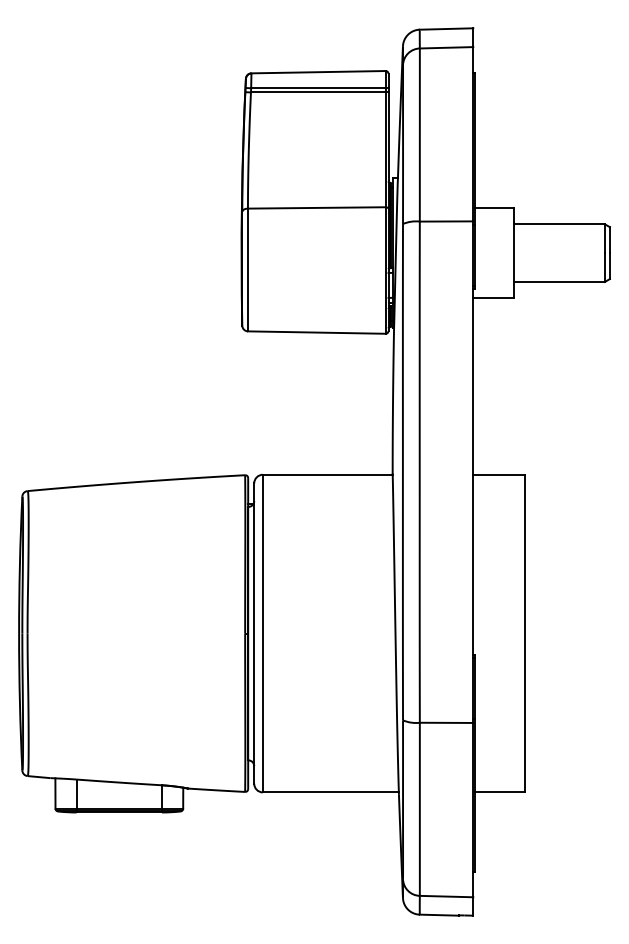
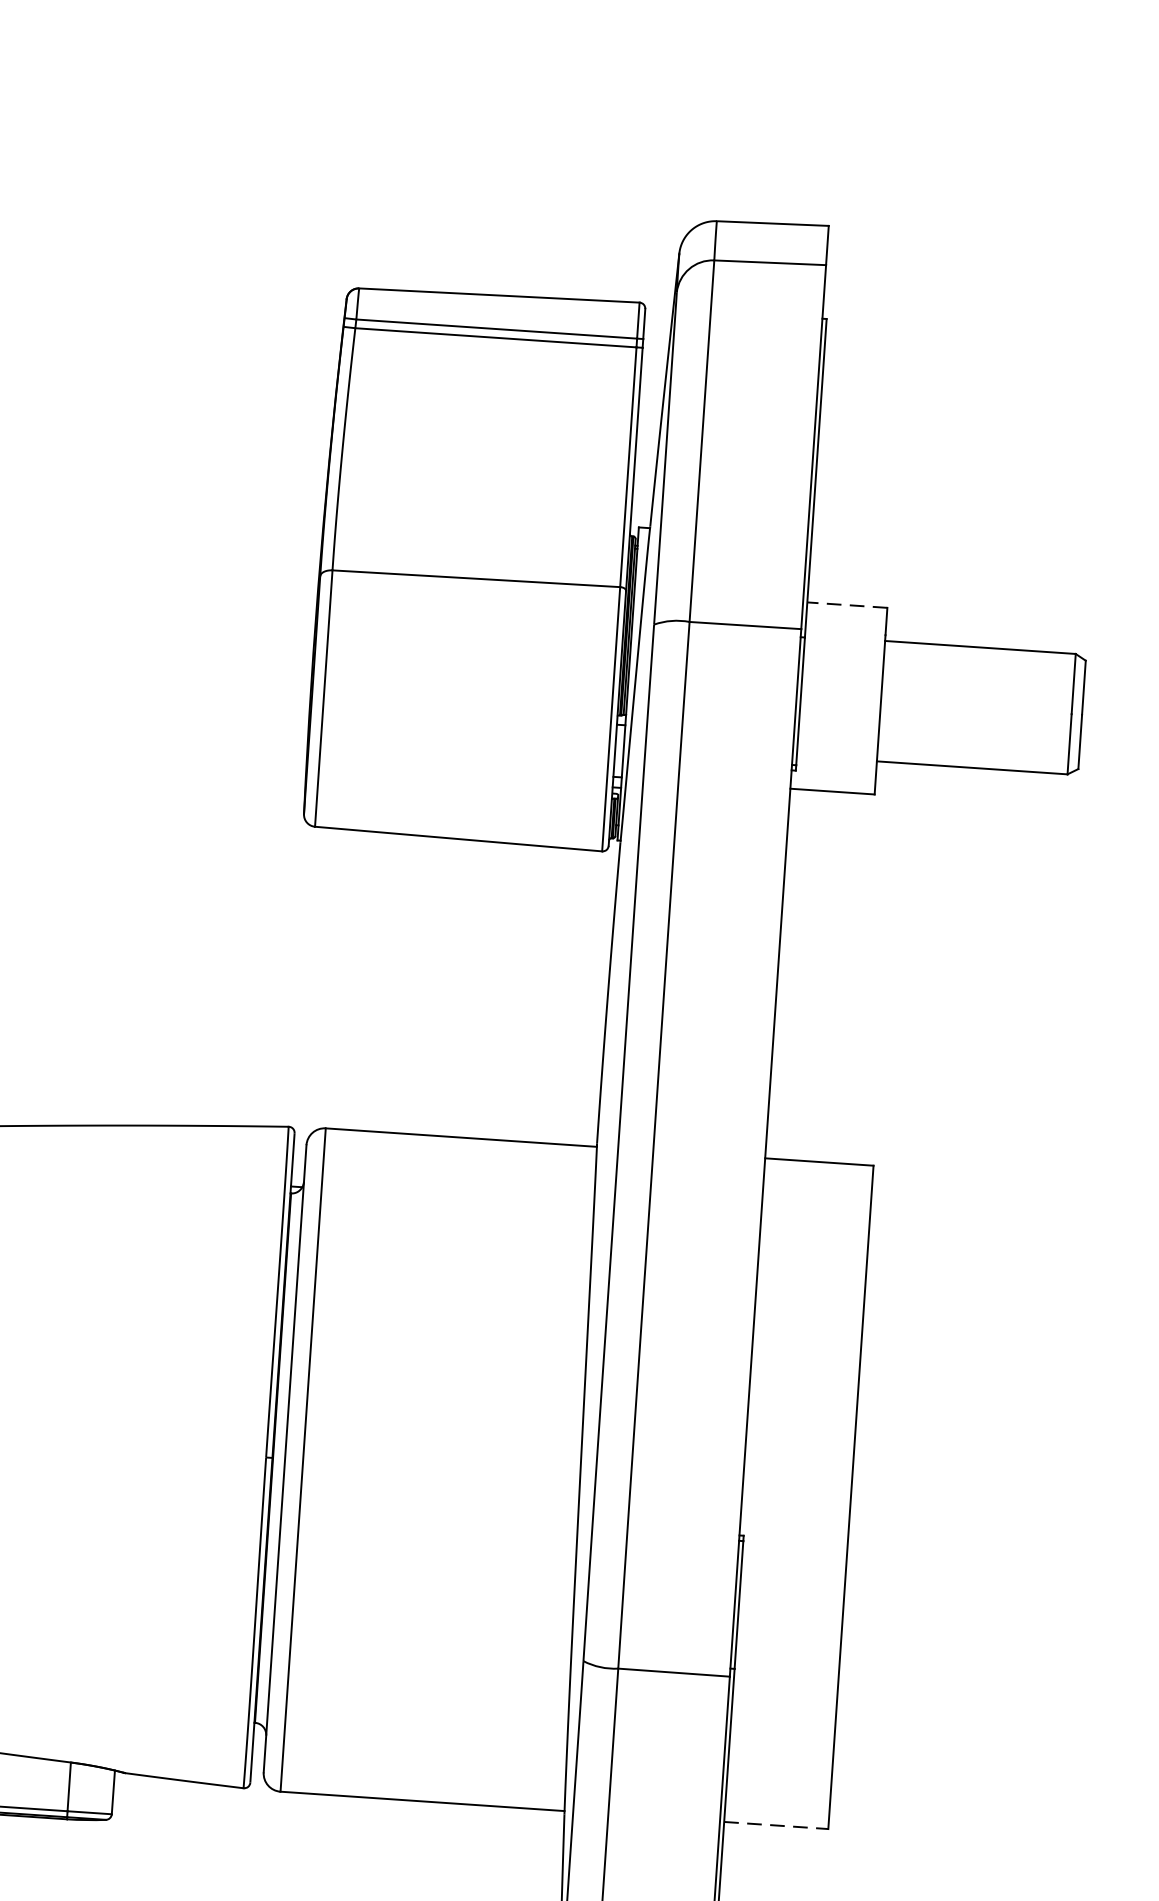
line: (493, 208) -> (845, 605), solid -> dashed
line: (500, 792) -> (776, 1825), solid -> dashed

